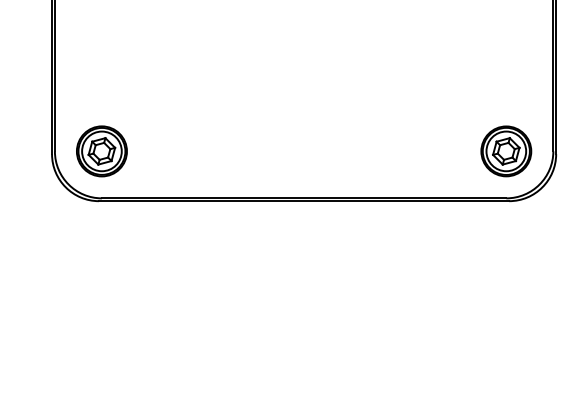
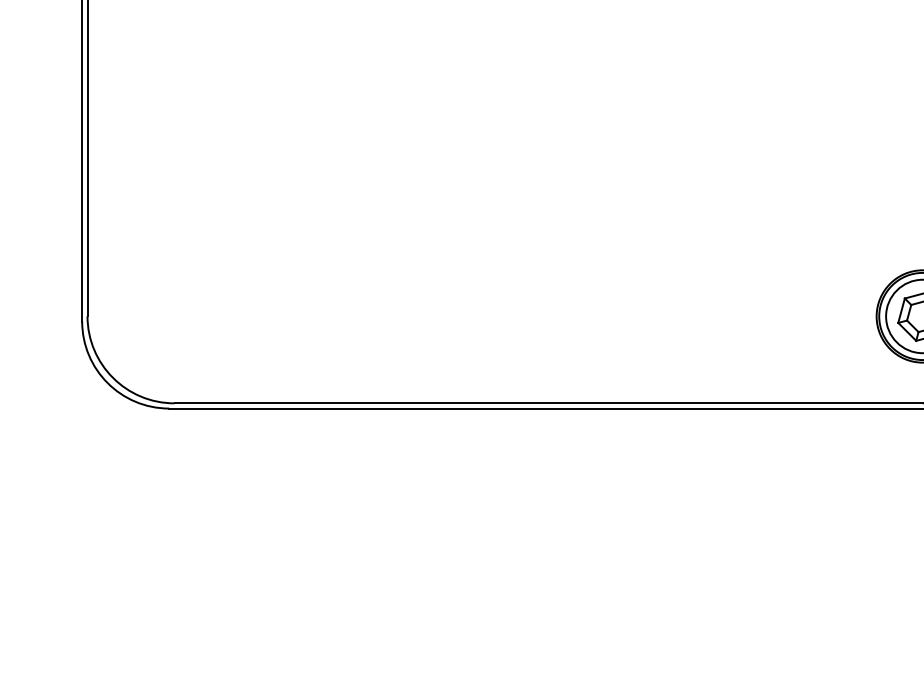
part: (101, 151) -> (173, 316), removed

